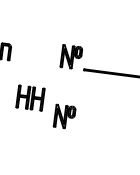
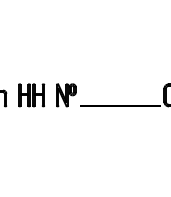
part: (30, 98) -> (31, 95), moved
part: (64, 117) -> (67, 154), removed

